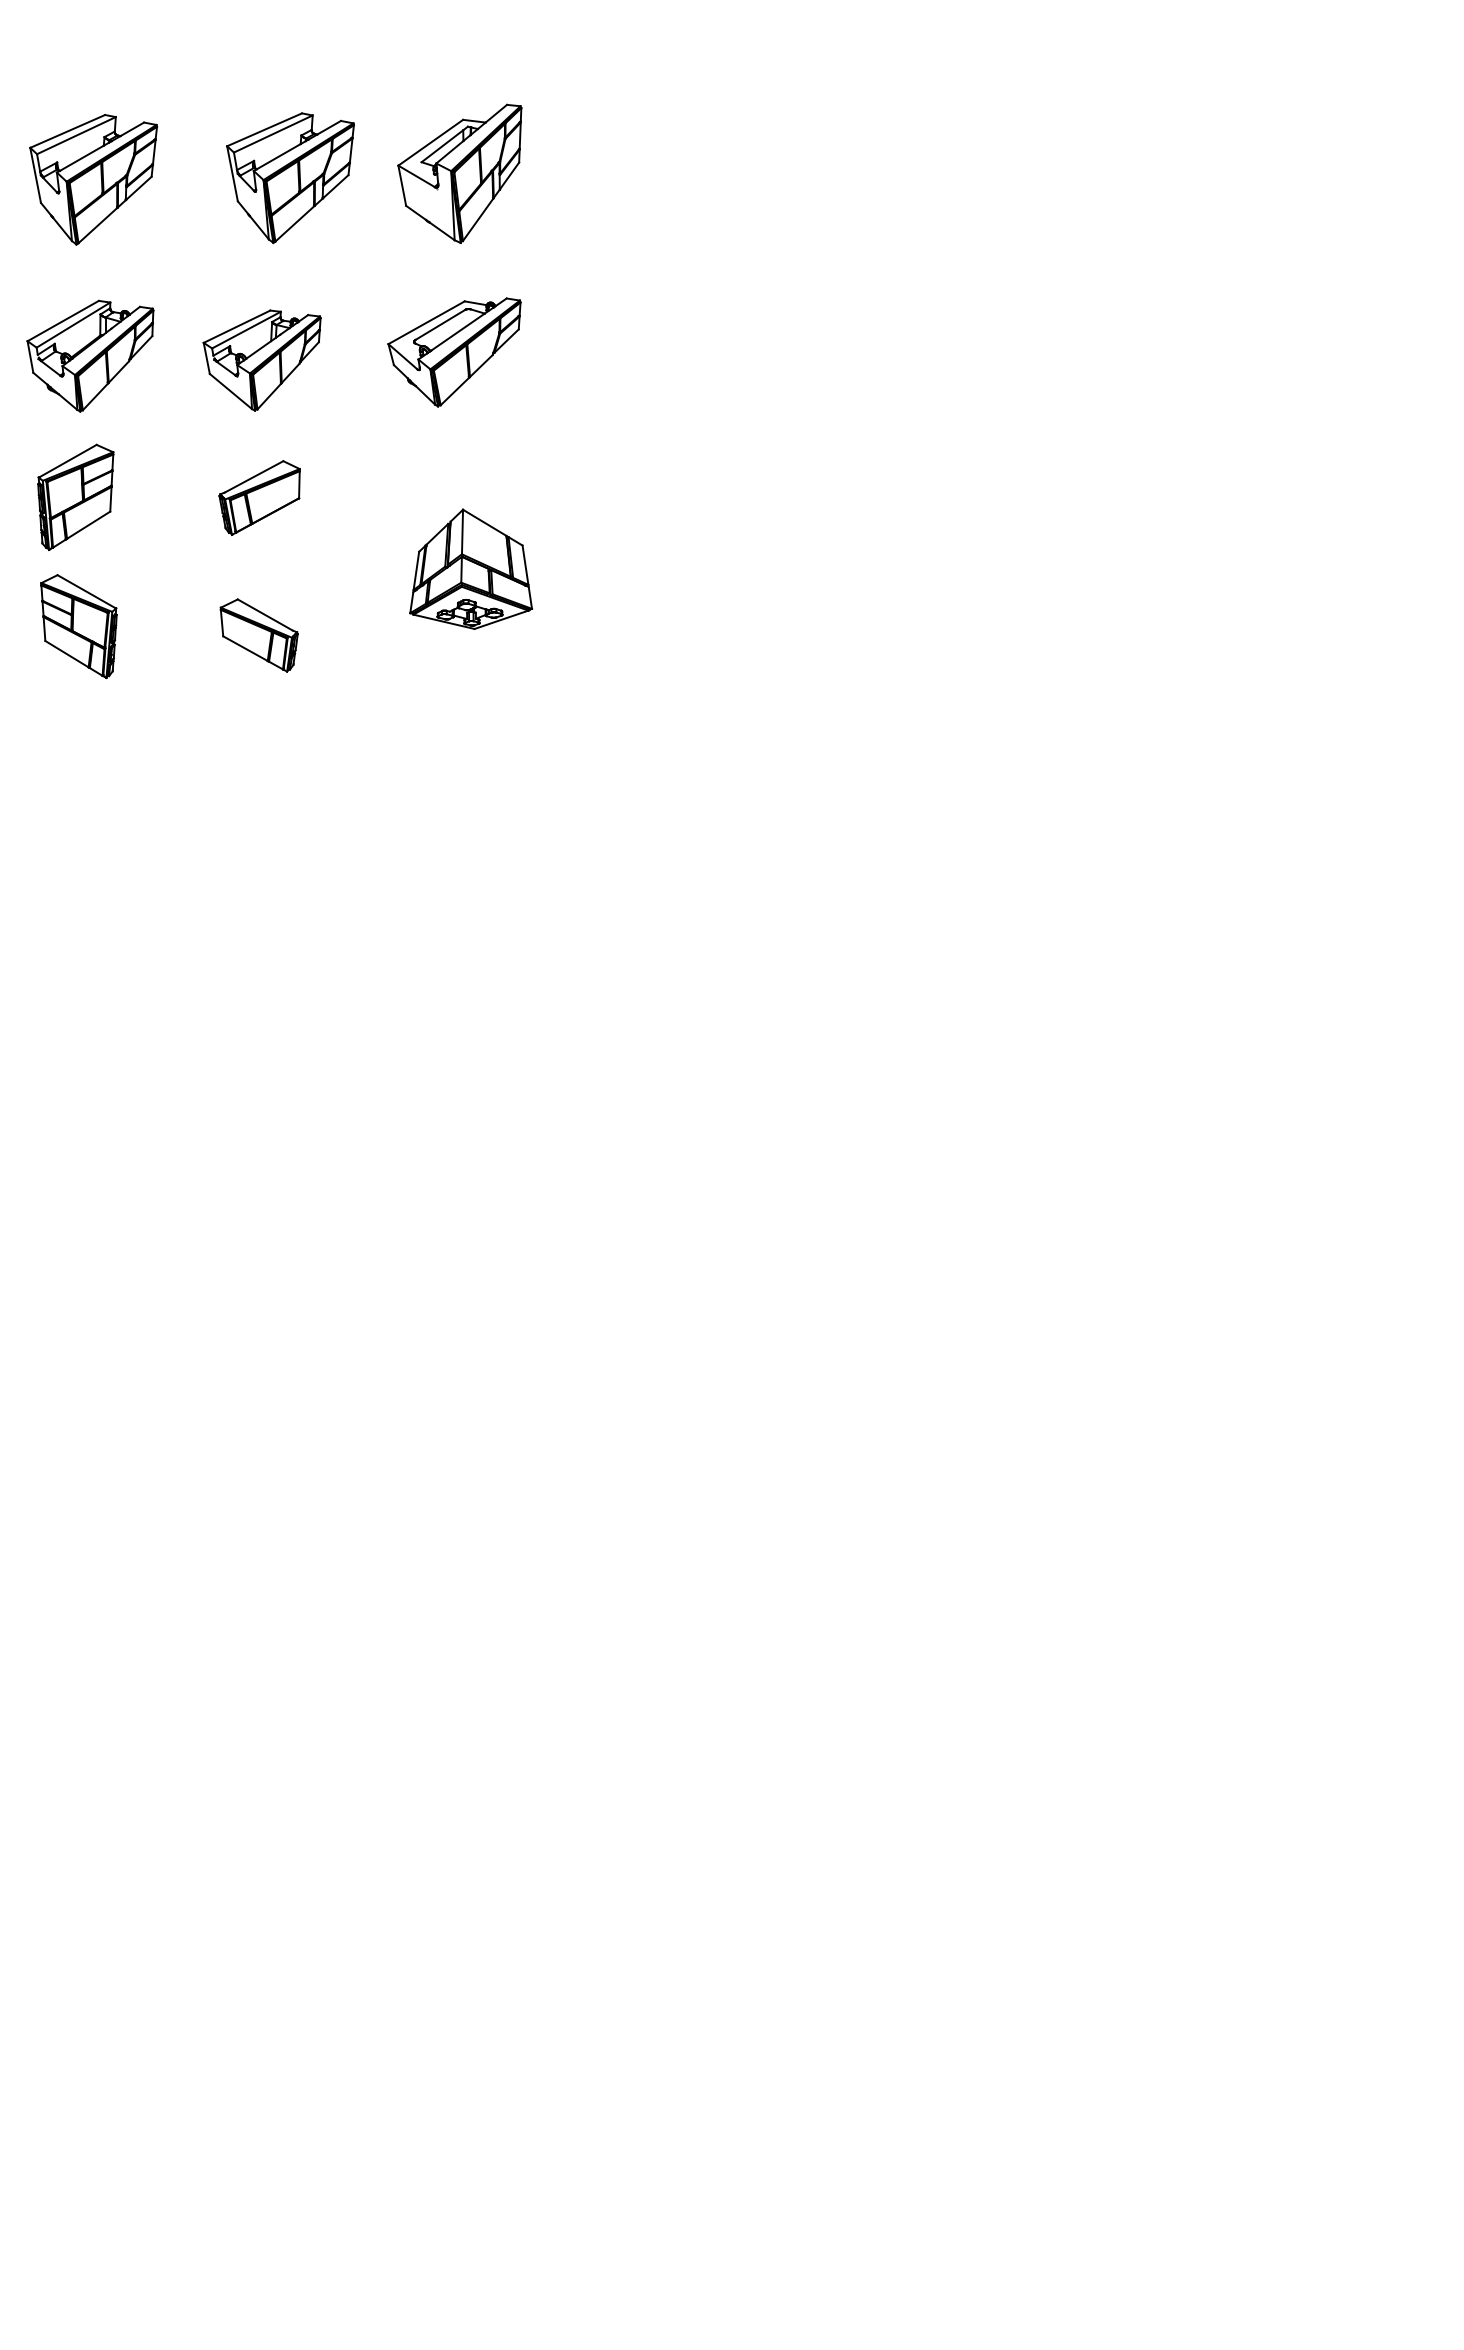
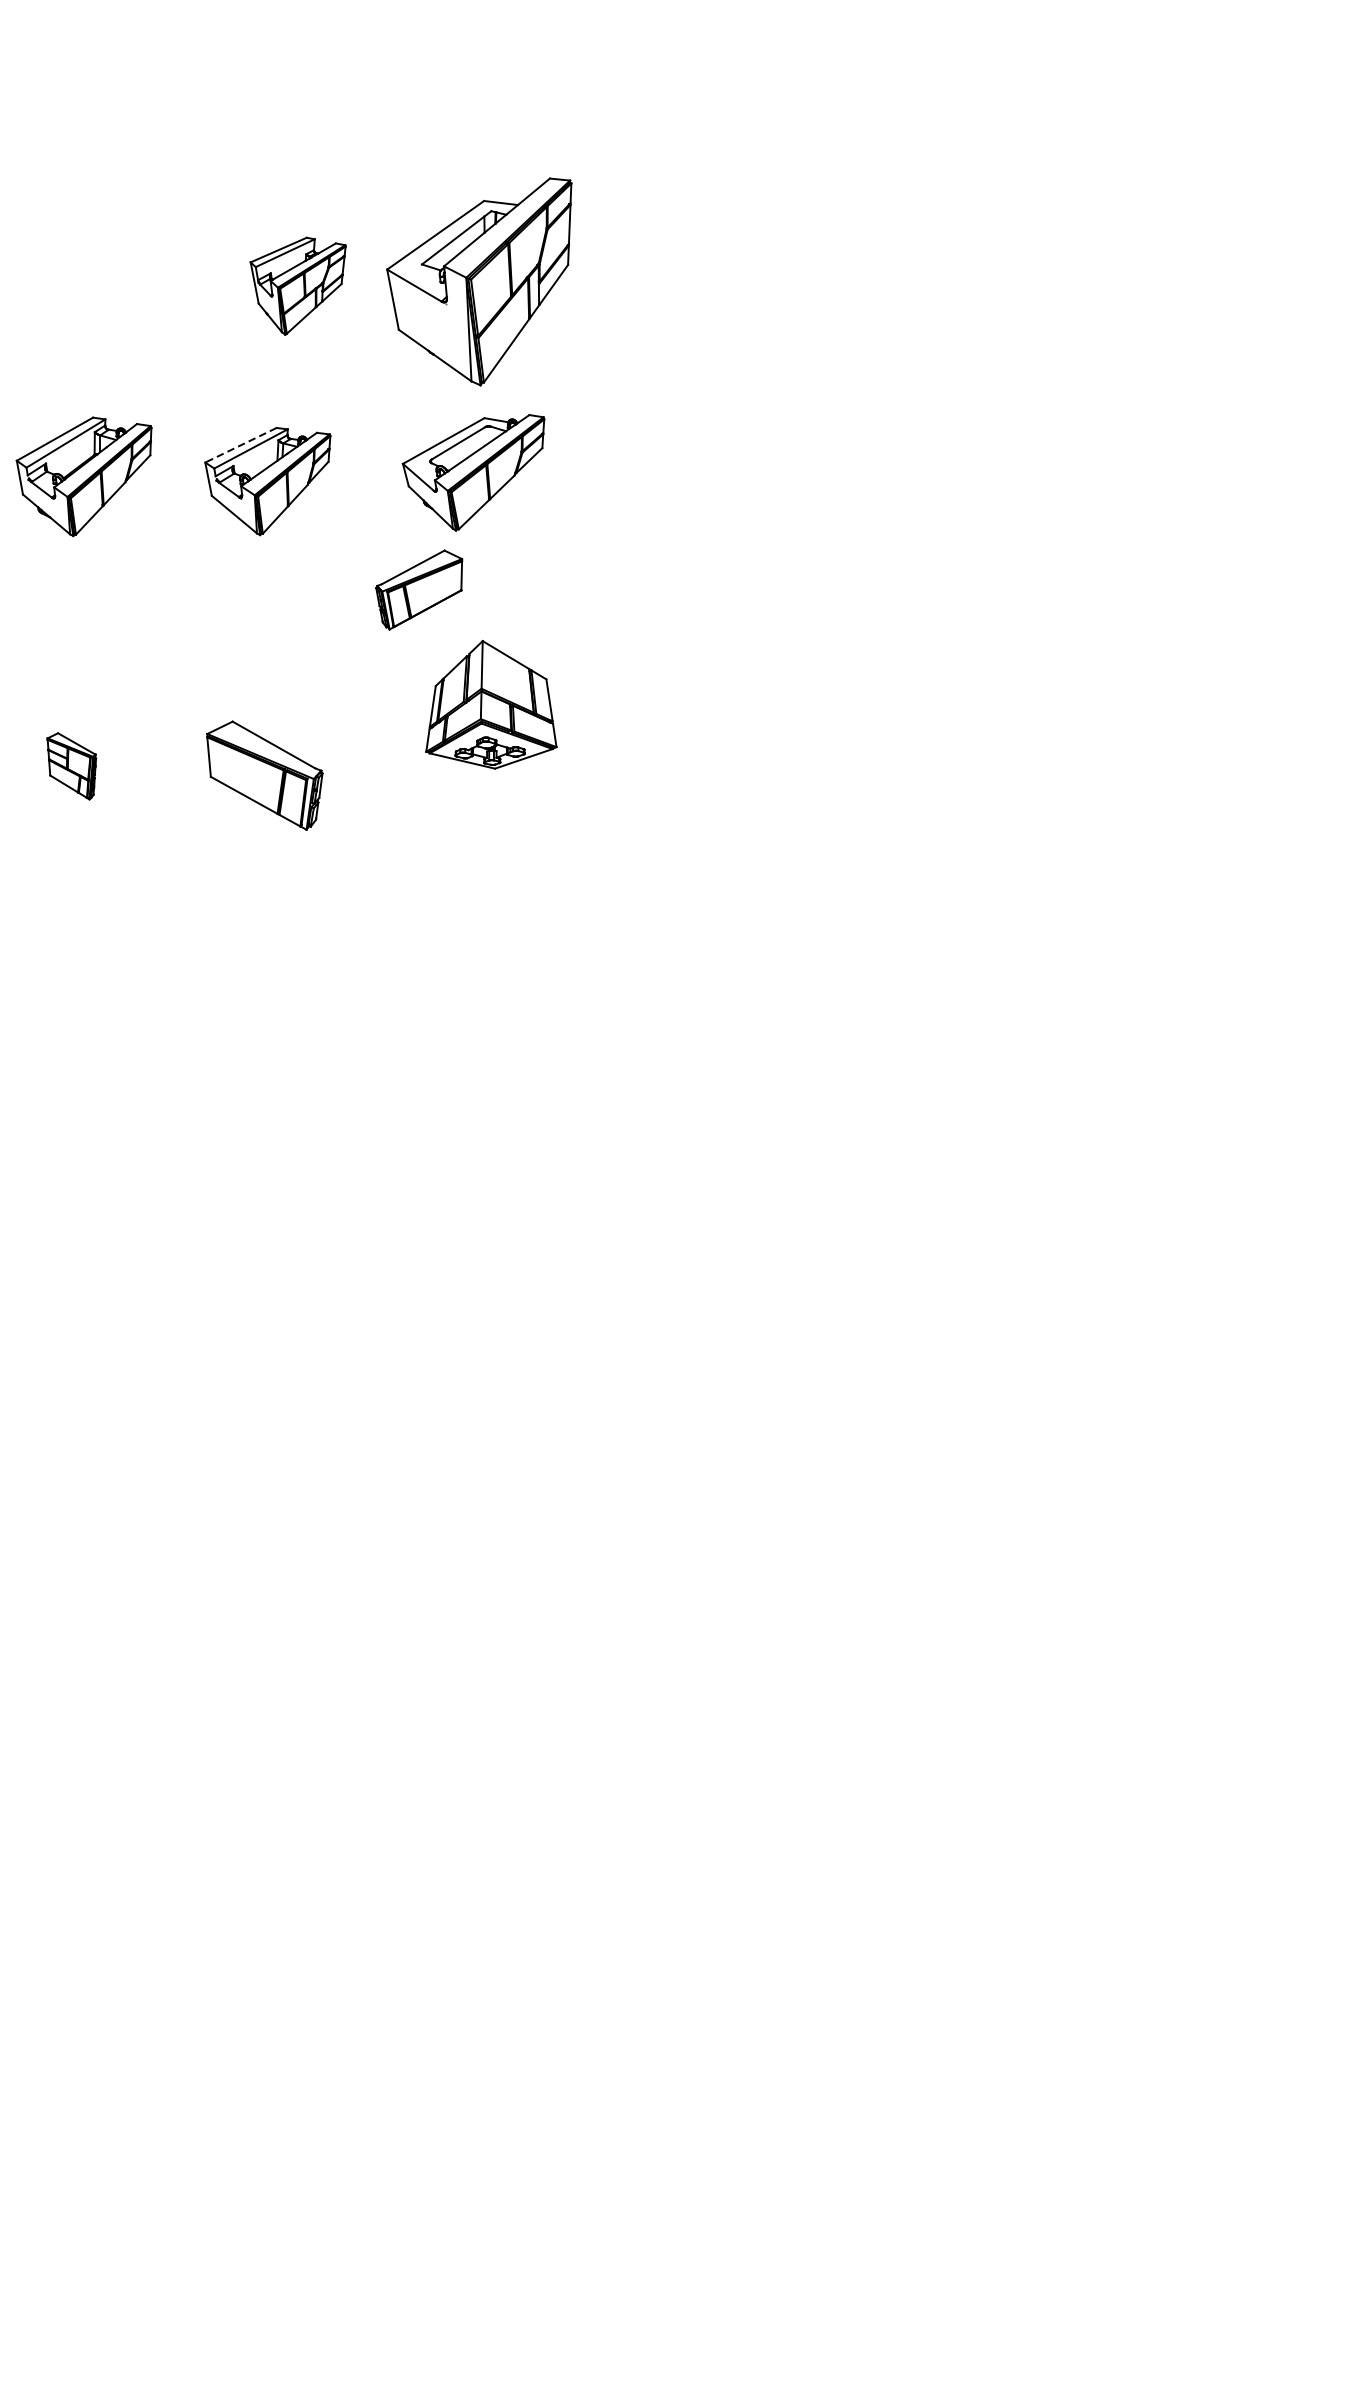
part: (459, 173) -> (478, 281), size x1.4
part: (290, 177) -> (298, 285), size x0.7
part: (93, 179) -> (87, 287), removed
line: (236, 326) -> (240, 445), solid -> dashed
part: (75, 496) -> (68, 626), removed
part: (259, 497) -> (419, 589), moved
part: (78, 626) -> (71, 766), size x0.6
part: (258, 635) -> (263, 775), size x1.4

